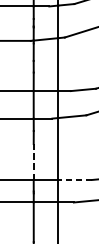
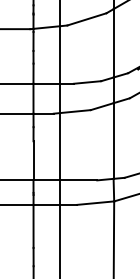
line: (33, 161) -> (33, 160), dashed -> solid
line: (75, 180) -> (78, 180), dashed -> solid

